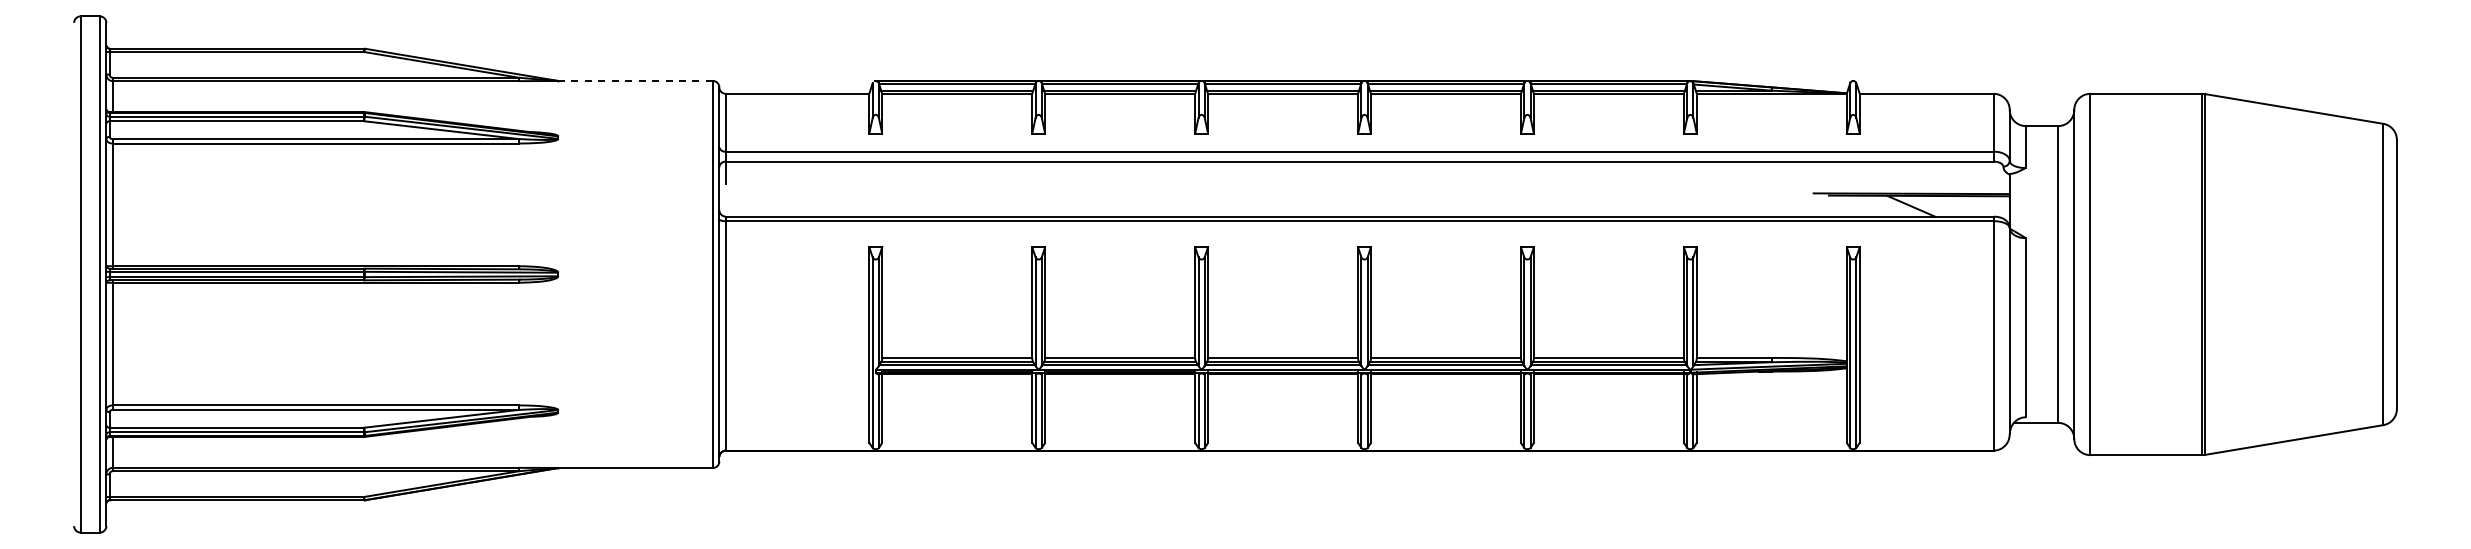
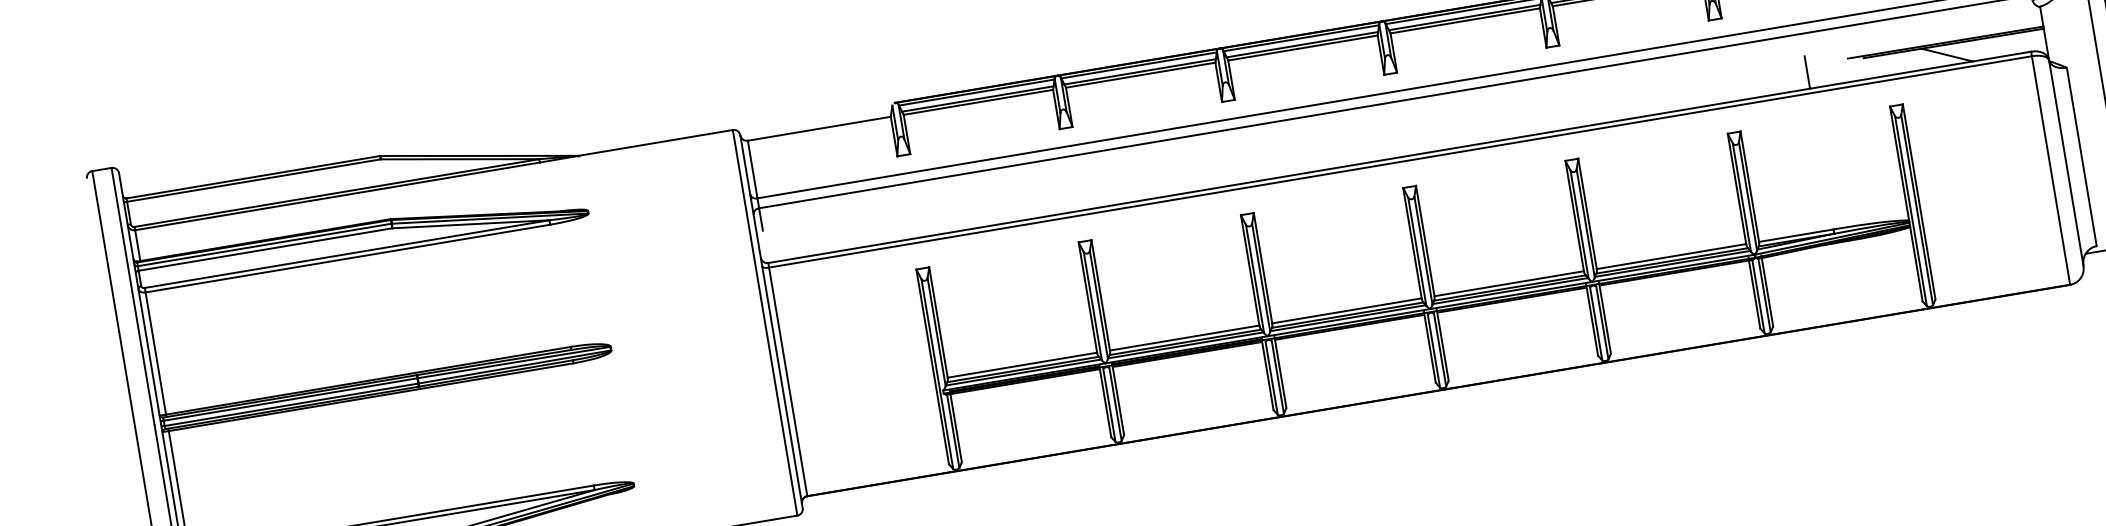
line: (635, 80) -> (655, 142), dashed -> solid
line: (1771, 200) -> (1807, 72), added

